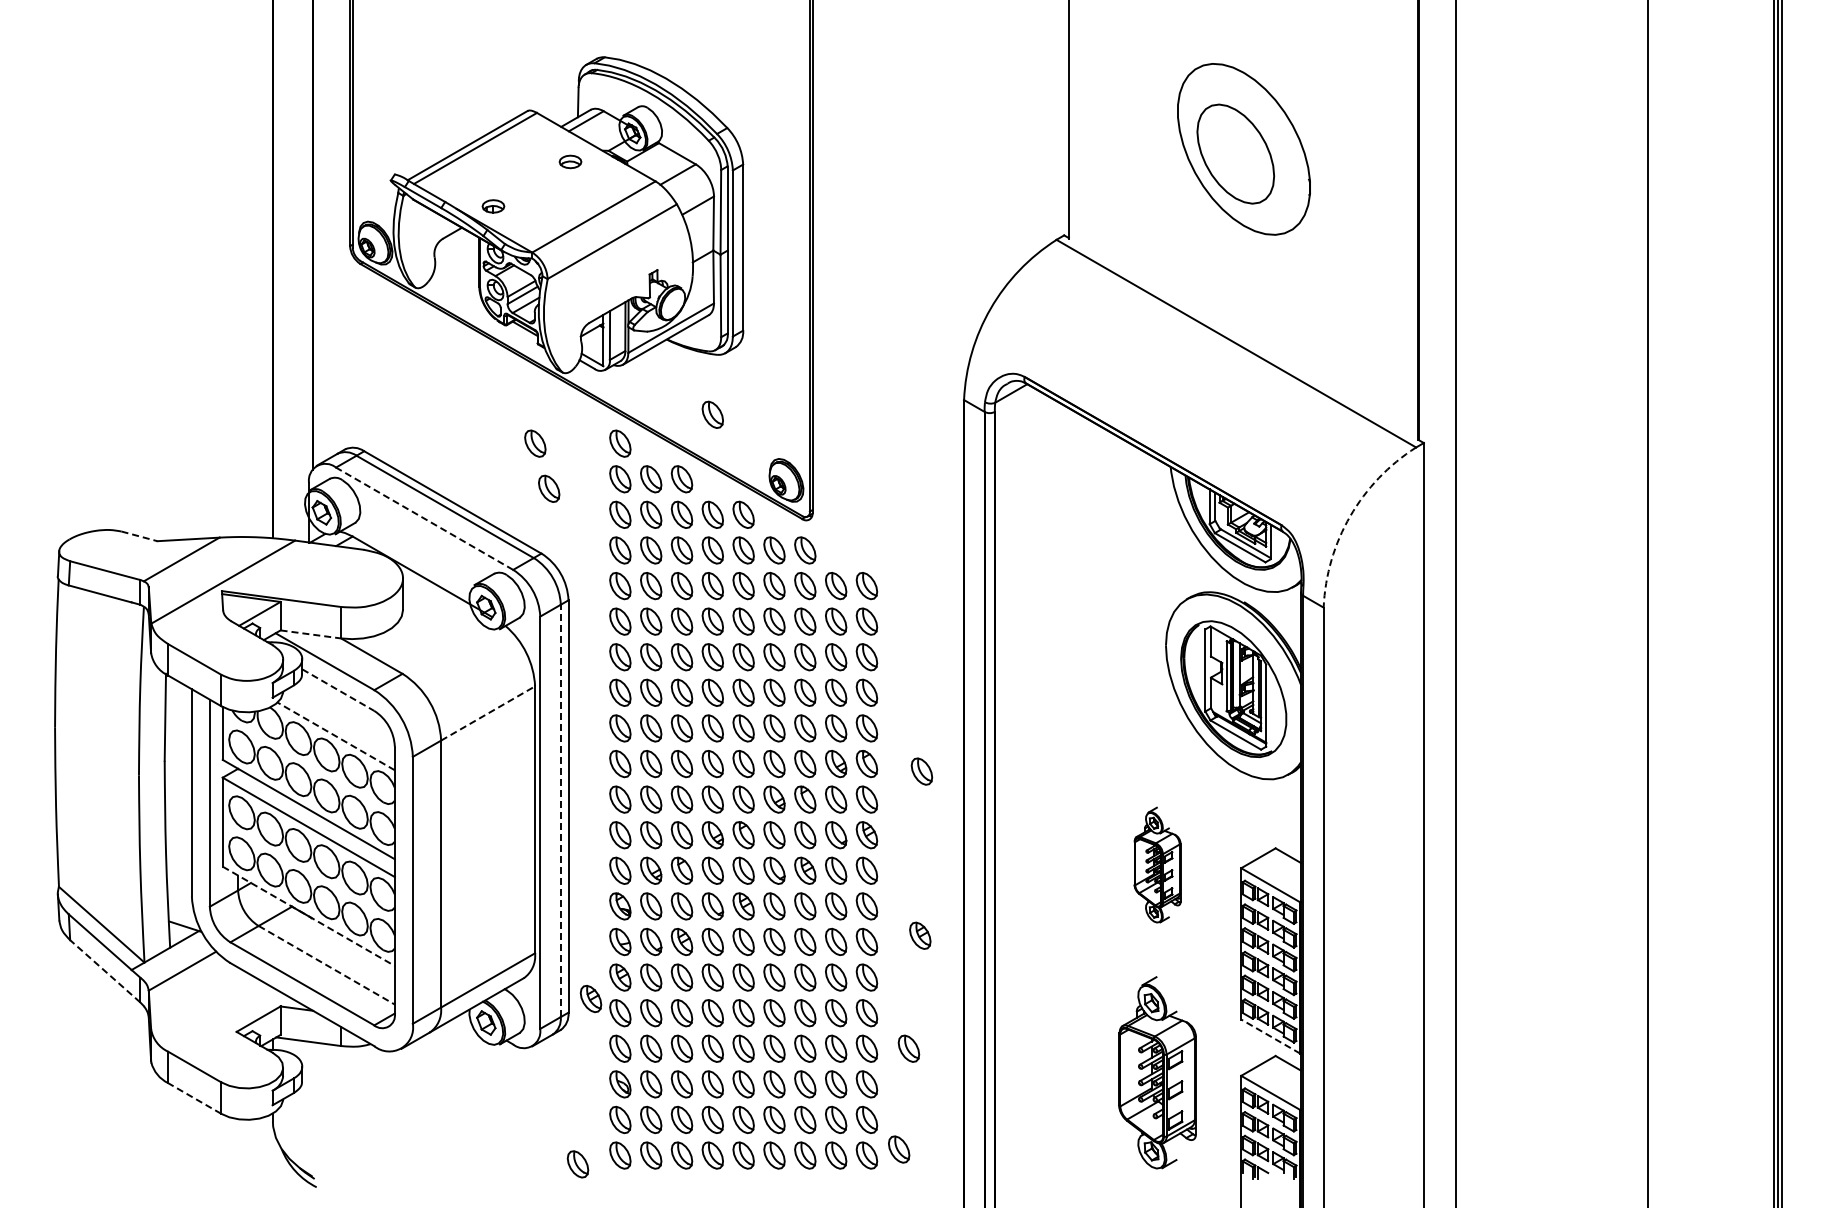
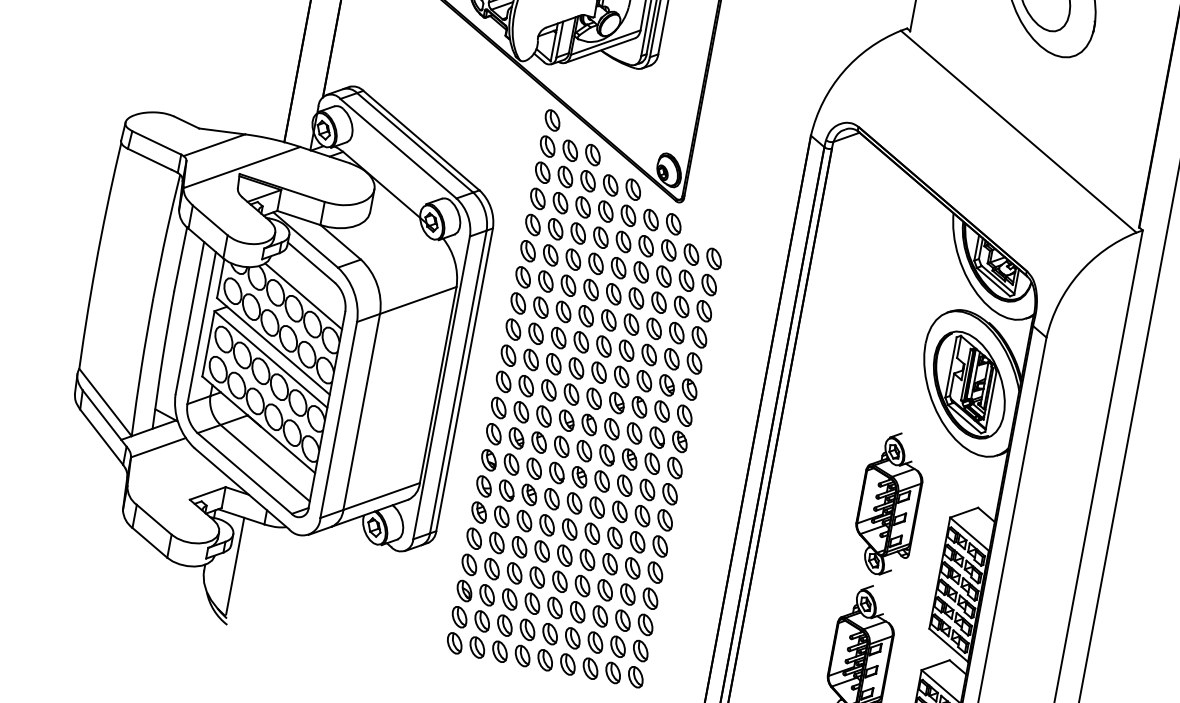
part: (712, 414) -> (624, 111), removed
part: (535, 443) -> (490, 108), removed
part: (549, 488) -> (494, 143), removed
arc: (1350, 516) -> (1078, 274), dashed -> solid
line: (424, 518) -> (398, 148), dashed -> solid
line: (139, 536) -> (186, 122), dashed -> solid
line: (311, 634) -> (299, 218), dashed -> solid
line: (338, 690) -> (311, 263), dashed -> solid
line: (488, 713) -> (418, 300), dashed -> solid
line: (336, 736) -> (303, 296), dashed -> solid
part: (921, 771) -> (728, 402), removed
line: (560, 810) -> (458, 381), dashed -> solid
part: (1157, 864) -> (889, 503), size x1.67
line: (309, 916) -> (259, 425), dashed -> solid
part: (920, 935) -> (705, 522), removed
line: (326, 965) -> (264, 463), dashed -> solid
line: (105, 971) -> (101, 437), dashed -> solid
part: (590, 998) -> (454, 523), removed
line: (1270, 1036) -> (948, 645), dashed -> solid
part: (908, 1048) -> (681, 604), removed
line: (194, 1098) -> (149, 542), dashed -> solid
line: (312, 1107) -> (235, 565), added
part: (899, 1149) -> (660, 677), removed
part: (577, 1164) -> (421, 644), removed

